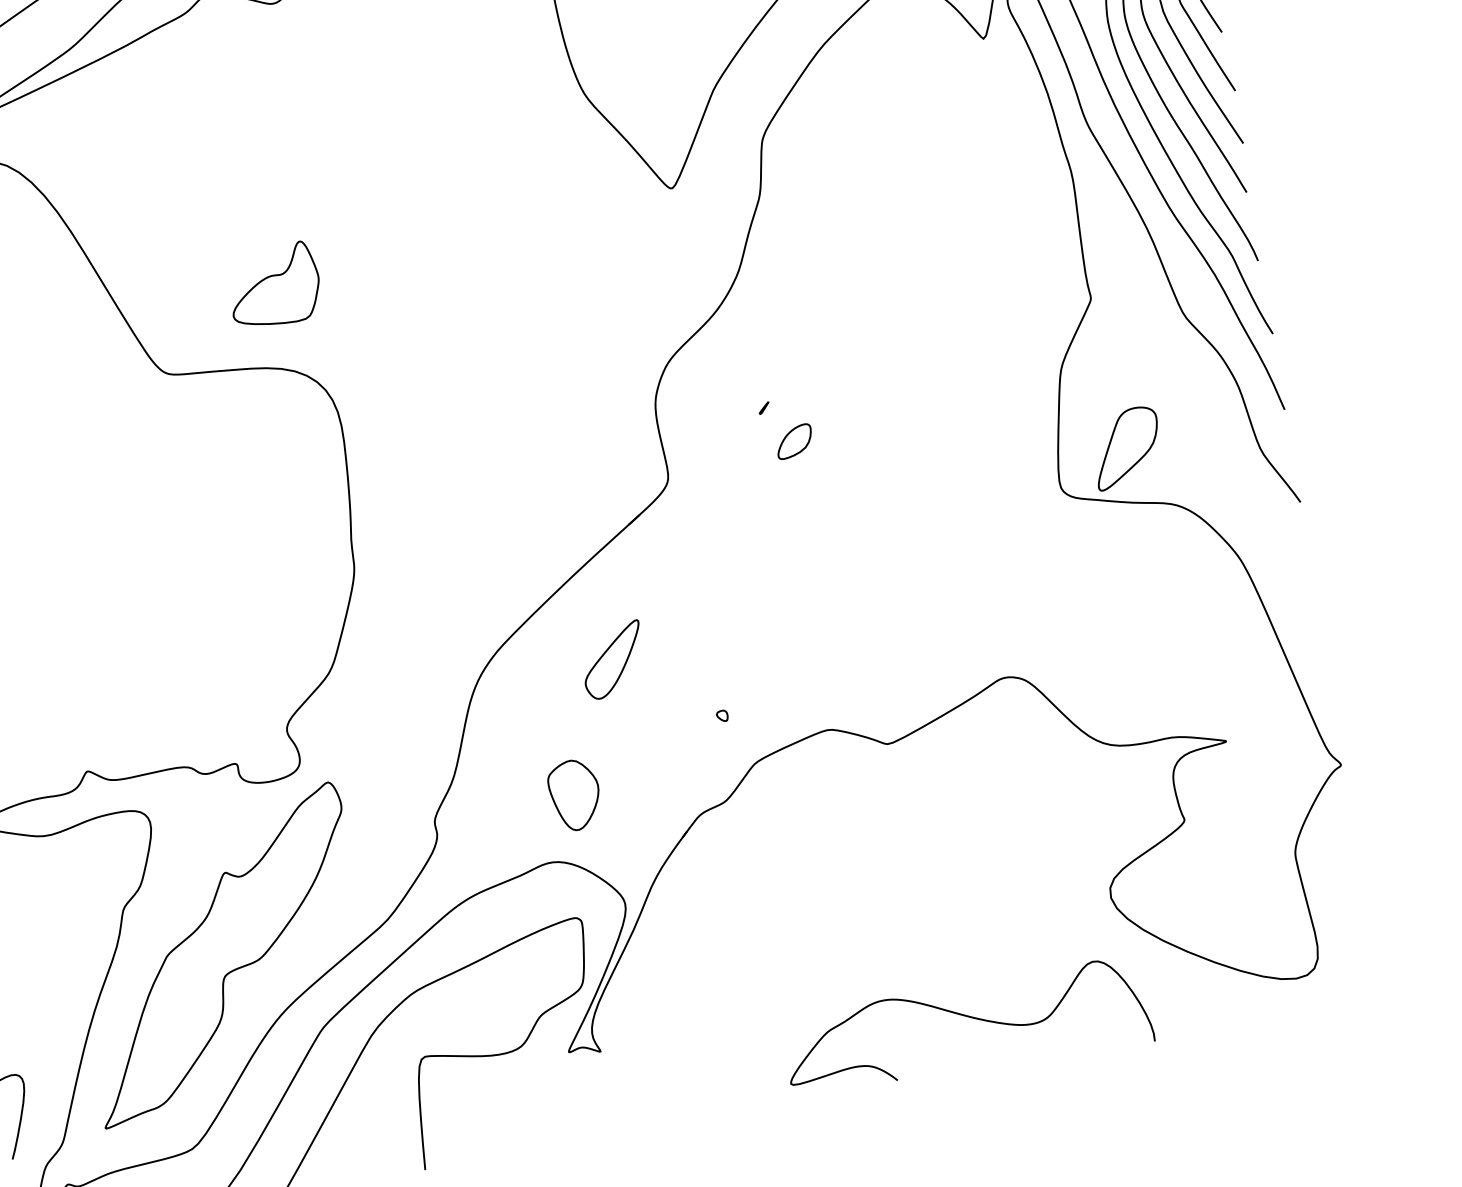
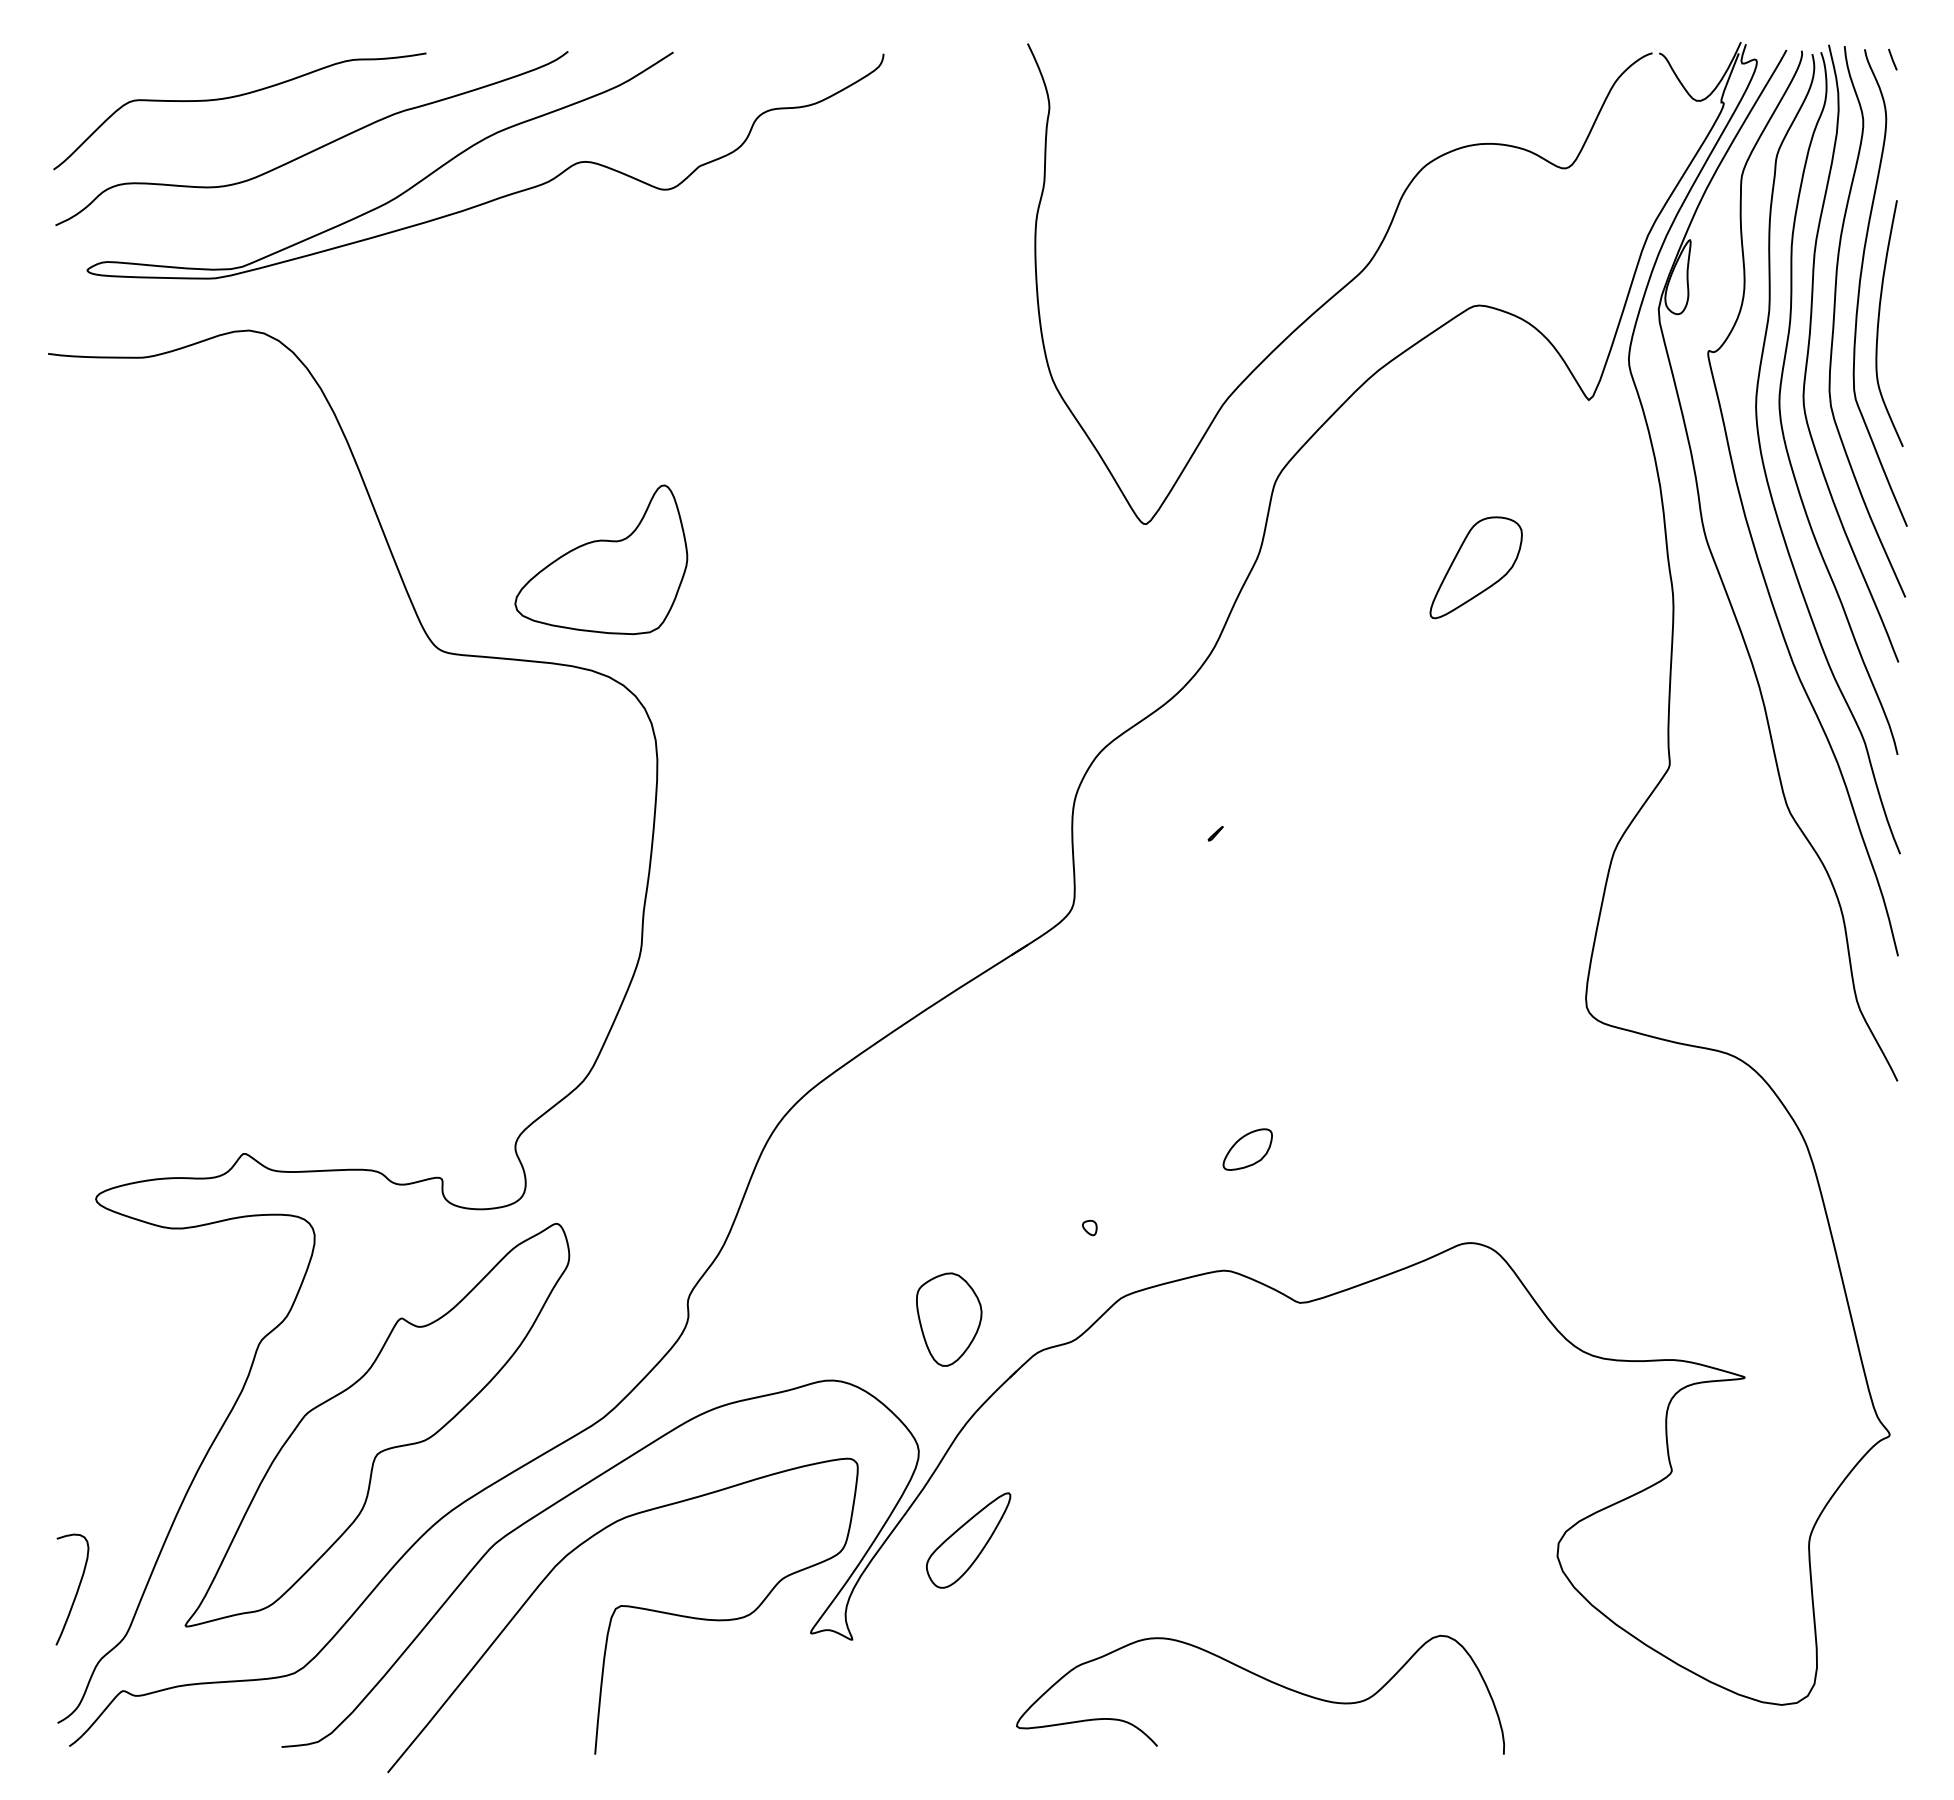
part: (274, 285) -> (601, 559), size x1.43
part: (794, 441) -> (1247, 1149), moved
part: (1126, 447) -> (1475, 567), moved
part: (613, 660) -> (968, 1540), moved
part: (575, 795) -> (949, 1319), moved
curve: (969, 1017) -> (1265, 1680), moved

